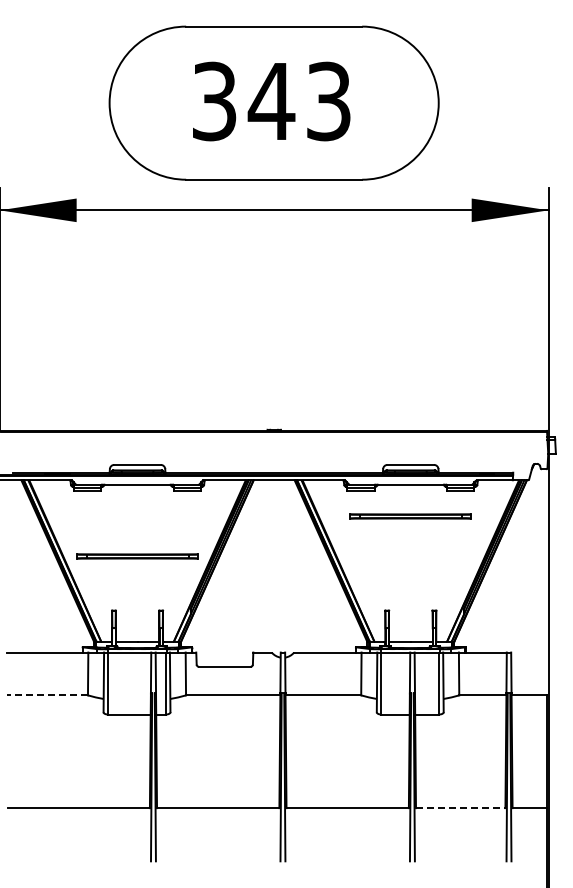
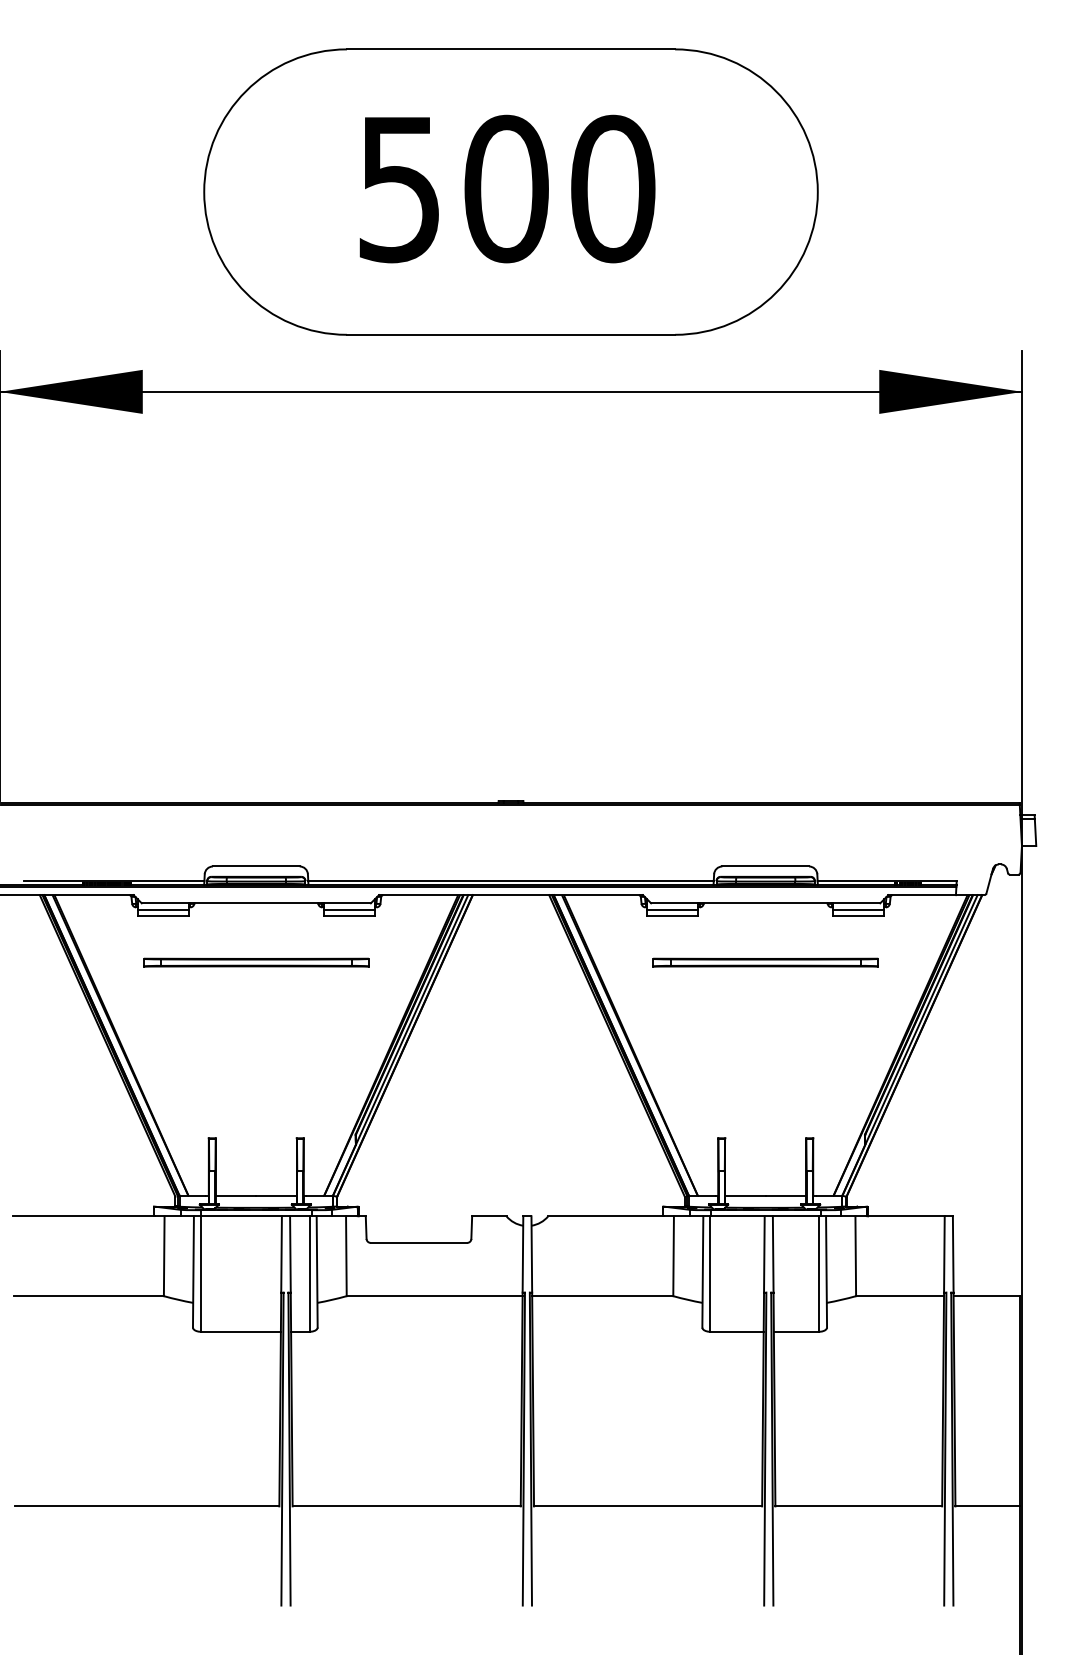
text: (272, 101) -> (507, 188), 343 -> 500
part: (137, 556) -> (256, 962), moved
line: (47, 695) -> (88, 1296), dashed -> solid
line: (460, 808) -> (858, 1507), dashed -> solid

